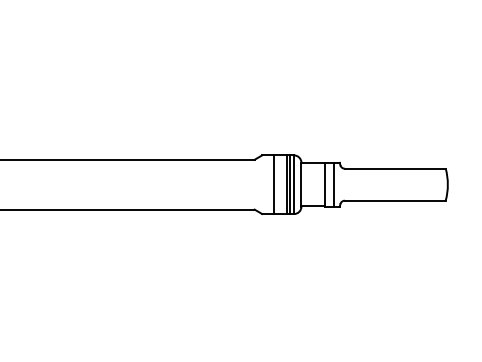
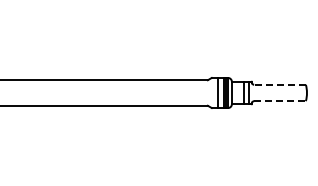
line: (396, 168) -> (280, 84), solid -> dashed
line: (396, 201) -> (280, 101), solid -> dashed

